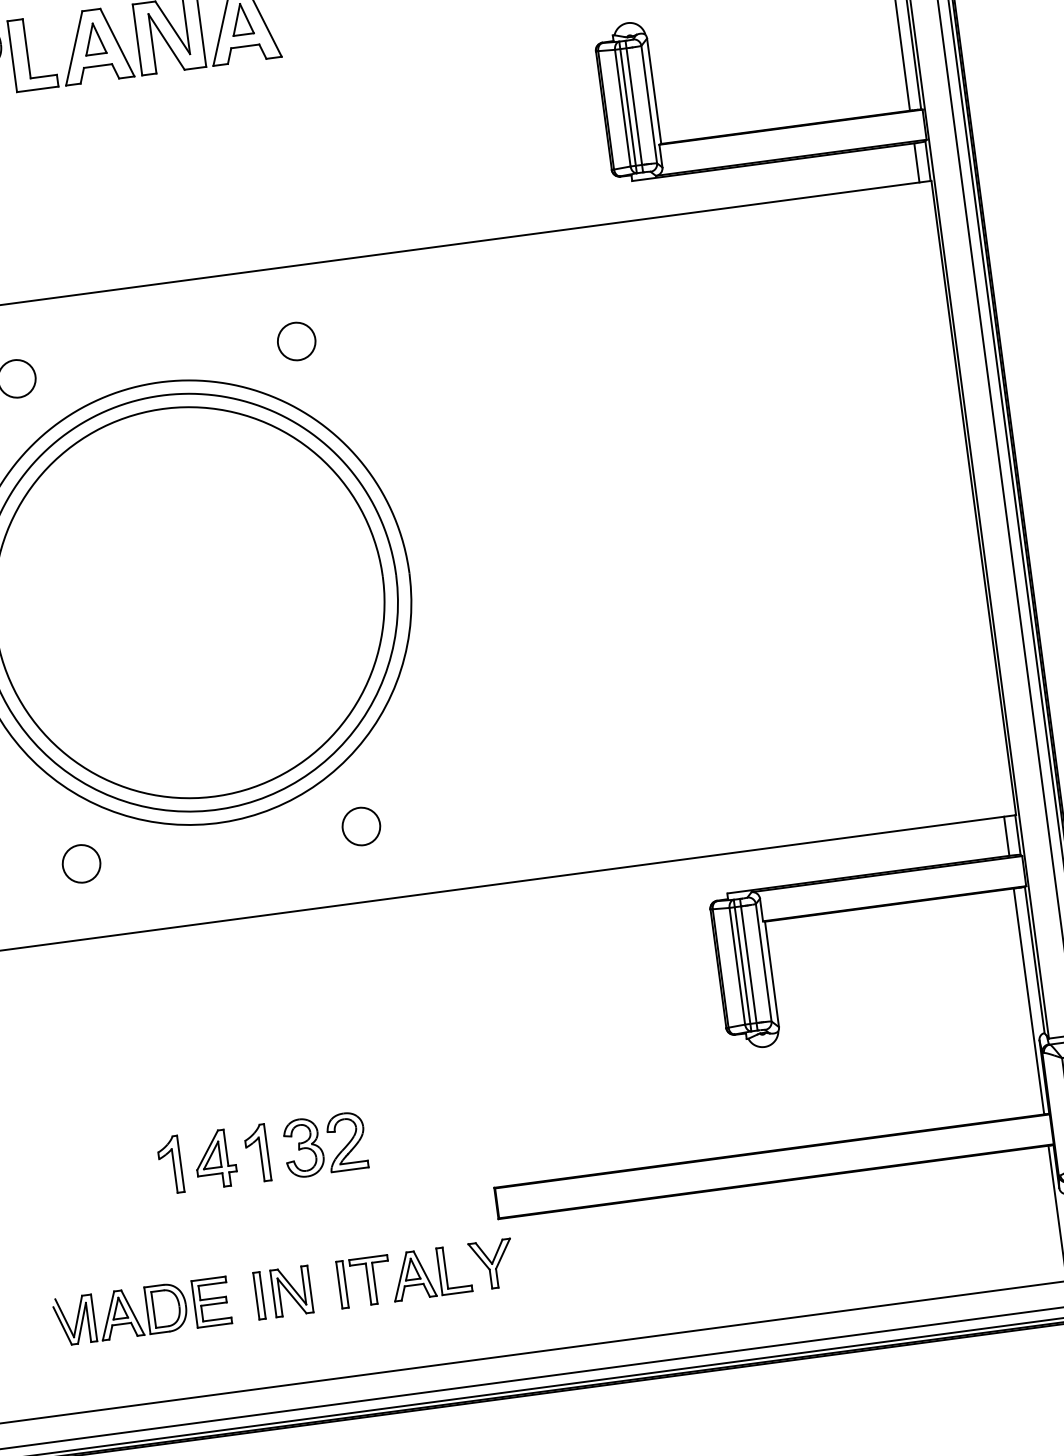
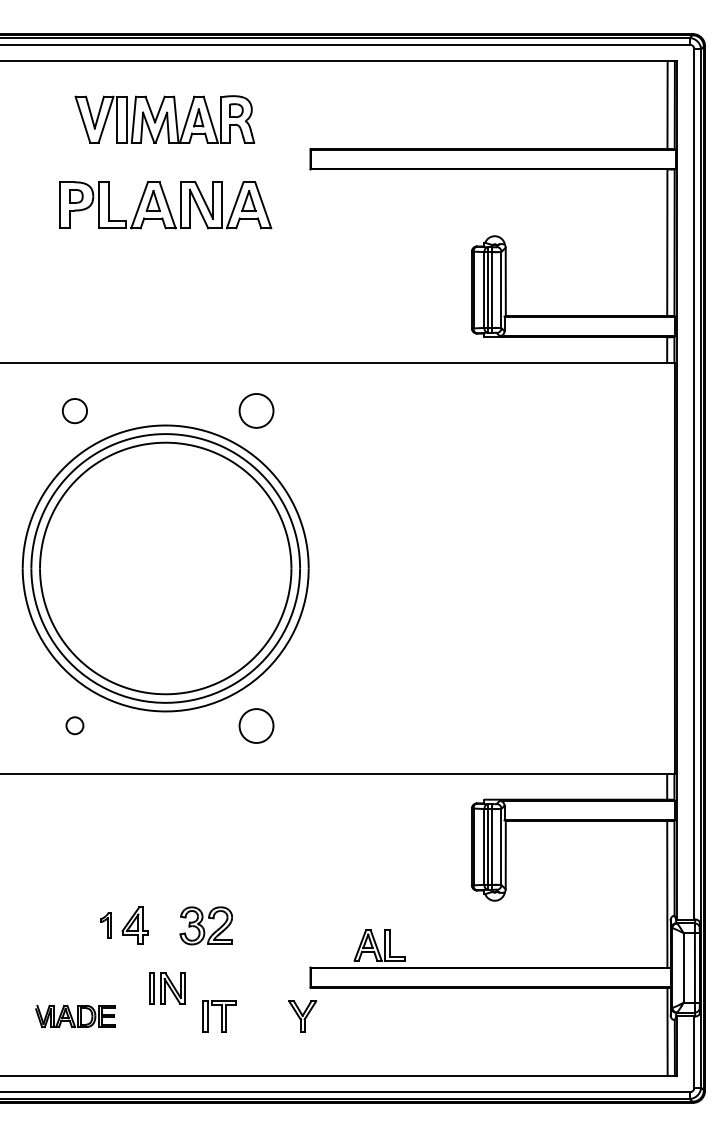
circle: (296, 342) -> (256, 411), size x1.4
circle: (361, 825) -> (256, 725), size x1.4
circle: (80, 863) -> (74, 725), size x0.7
part: (257, 1153) -> (162, 925), removed
part: (169, 1165) -> (105, 925), size x0.7
part: (430, 1273) -> (379, 945), moved
part: (283, 1292) -> (167, 988), moved
part: (142, 1311) -> (75, 1016), size x0.7

